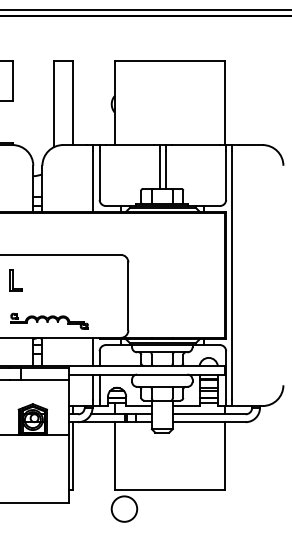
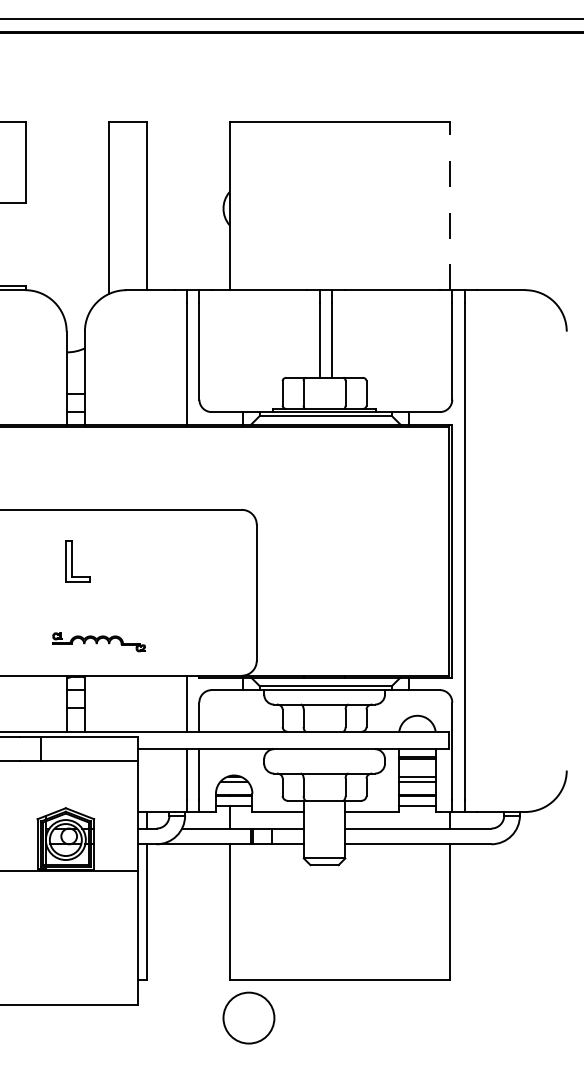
line: (225, 102) -> (450, 205), solid -> dashed
part: (15, 280) -> (77, 560), moved
part: (49, 320) -> (99, 640), size x0.6

